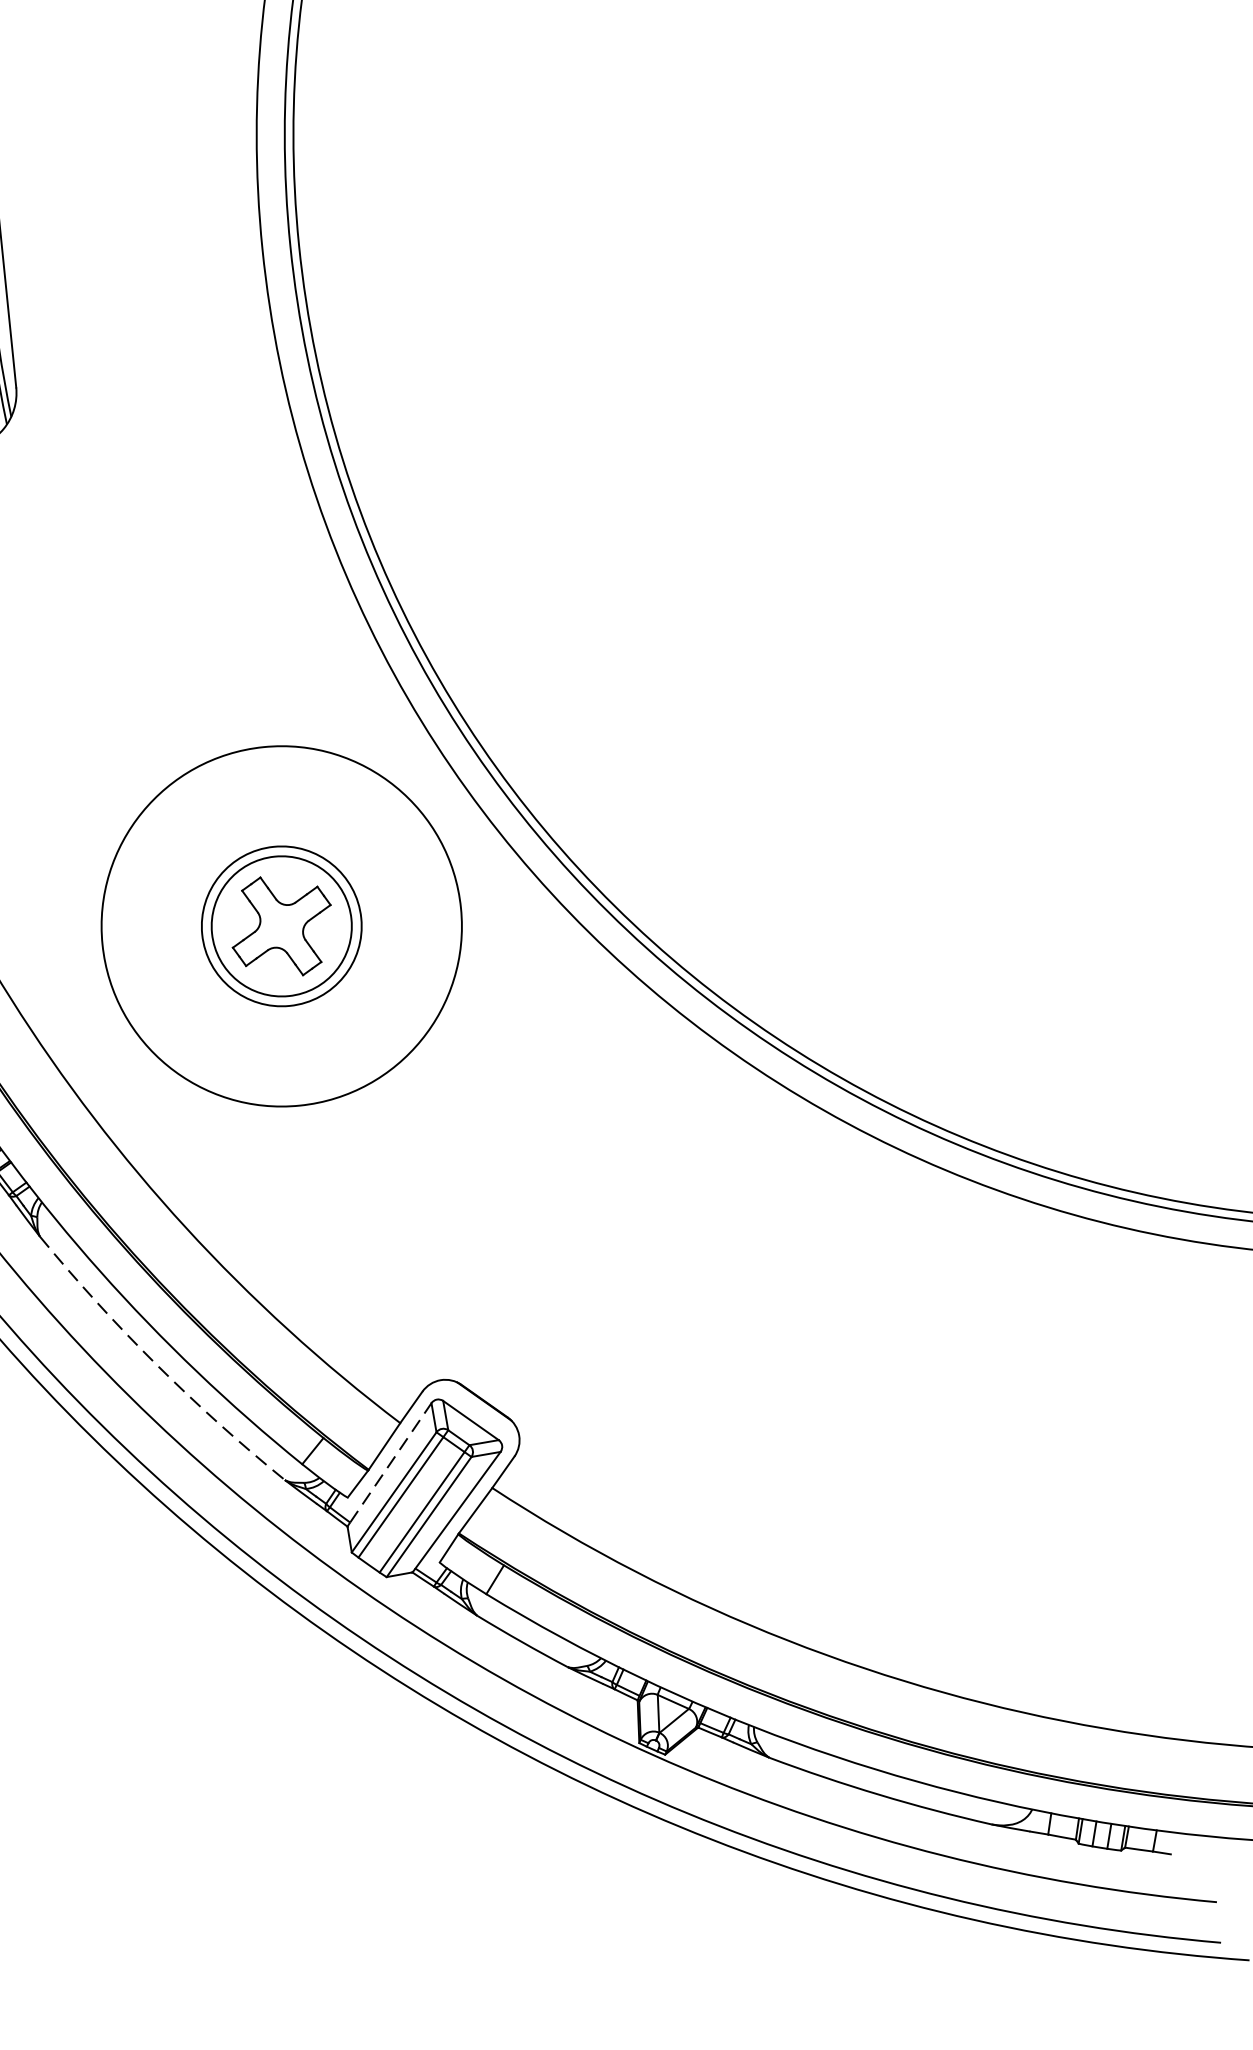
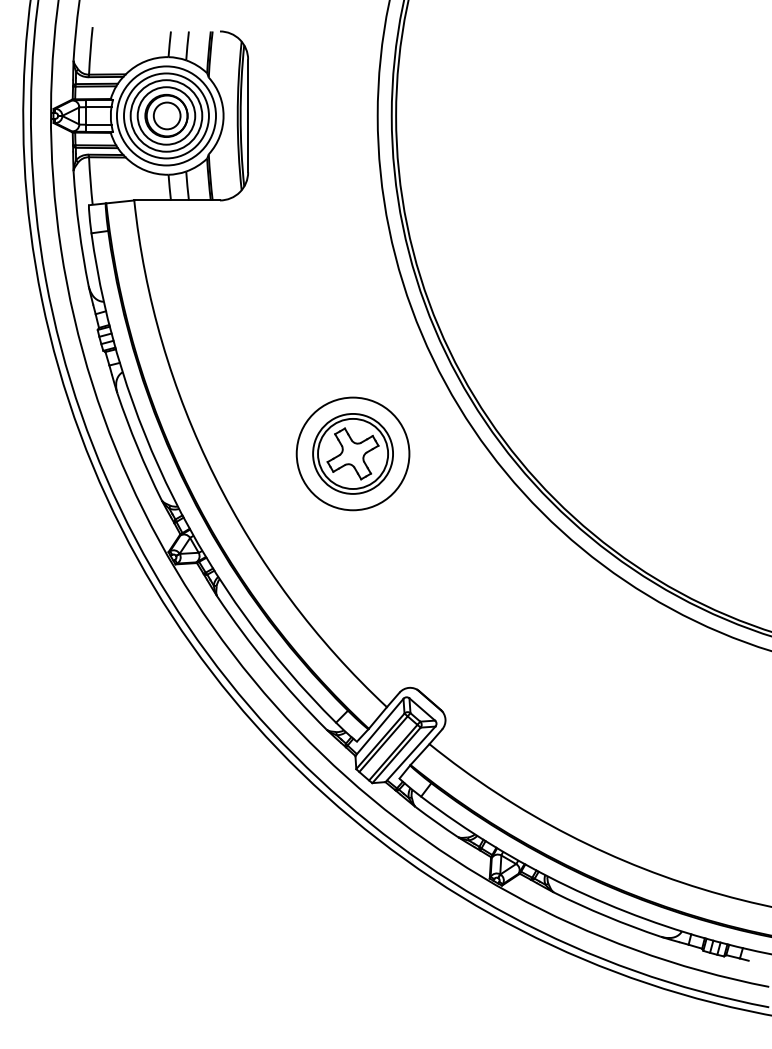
circle: (280, 925) -> (352, 453), size x0.62
arc: (156, 1364) -> (268, 665), dashed -> solid
line: (391, 1462) -> (380, 726), dashed -> solid

